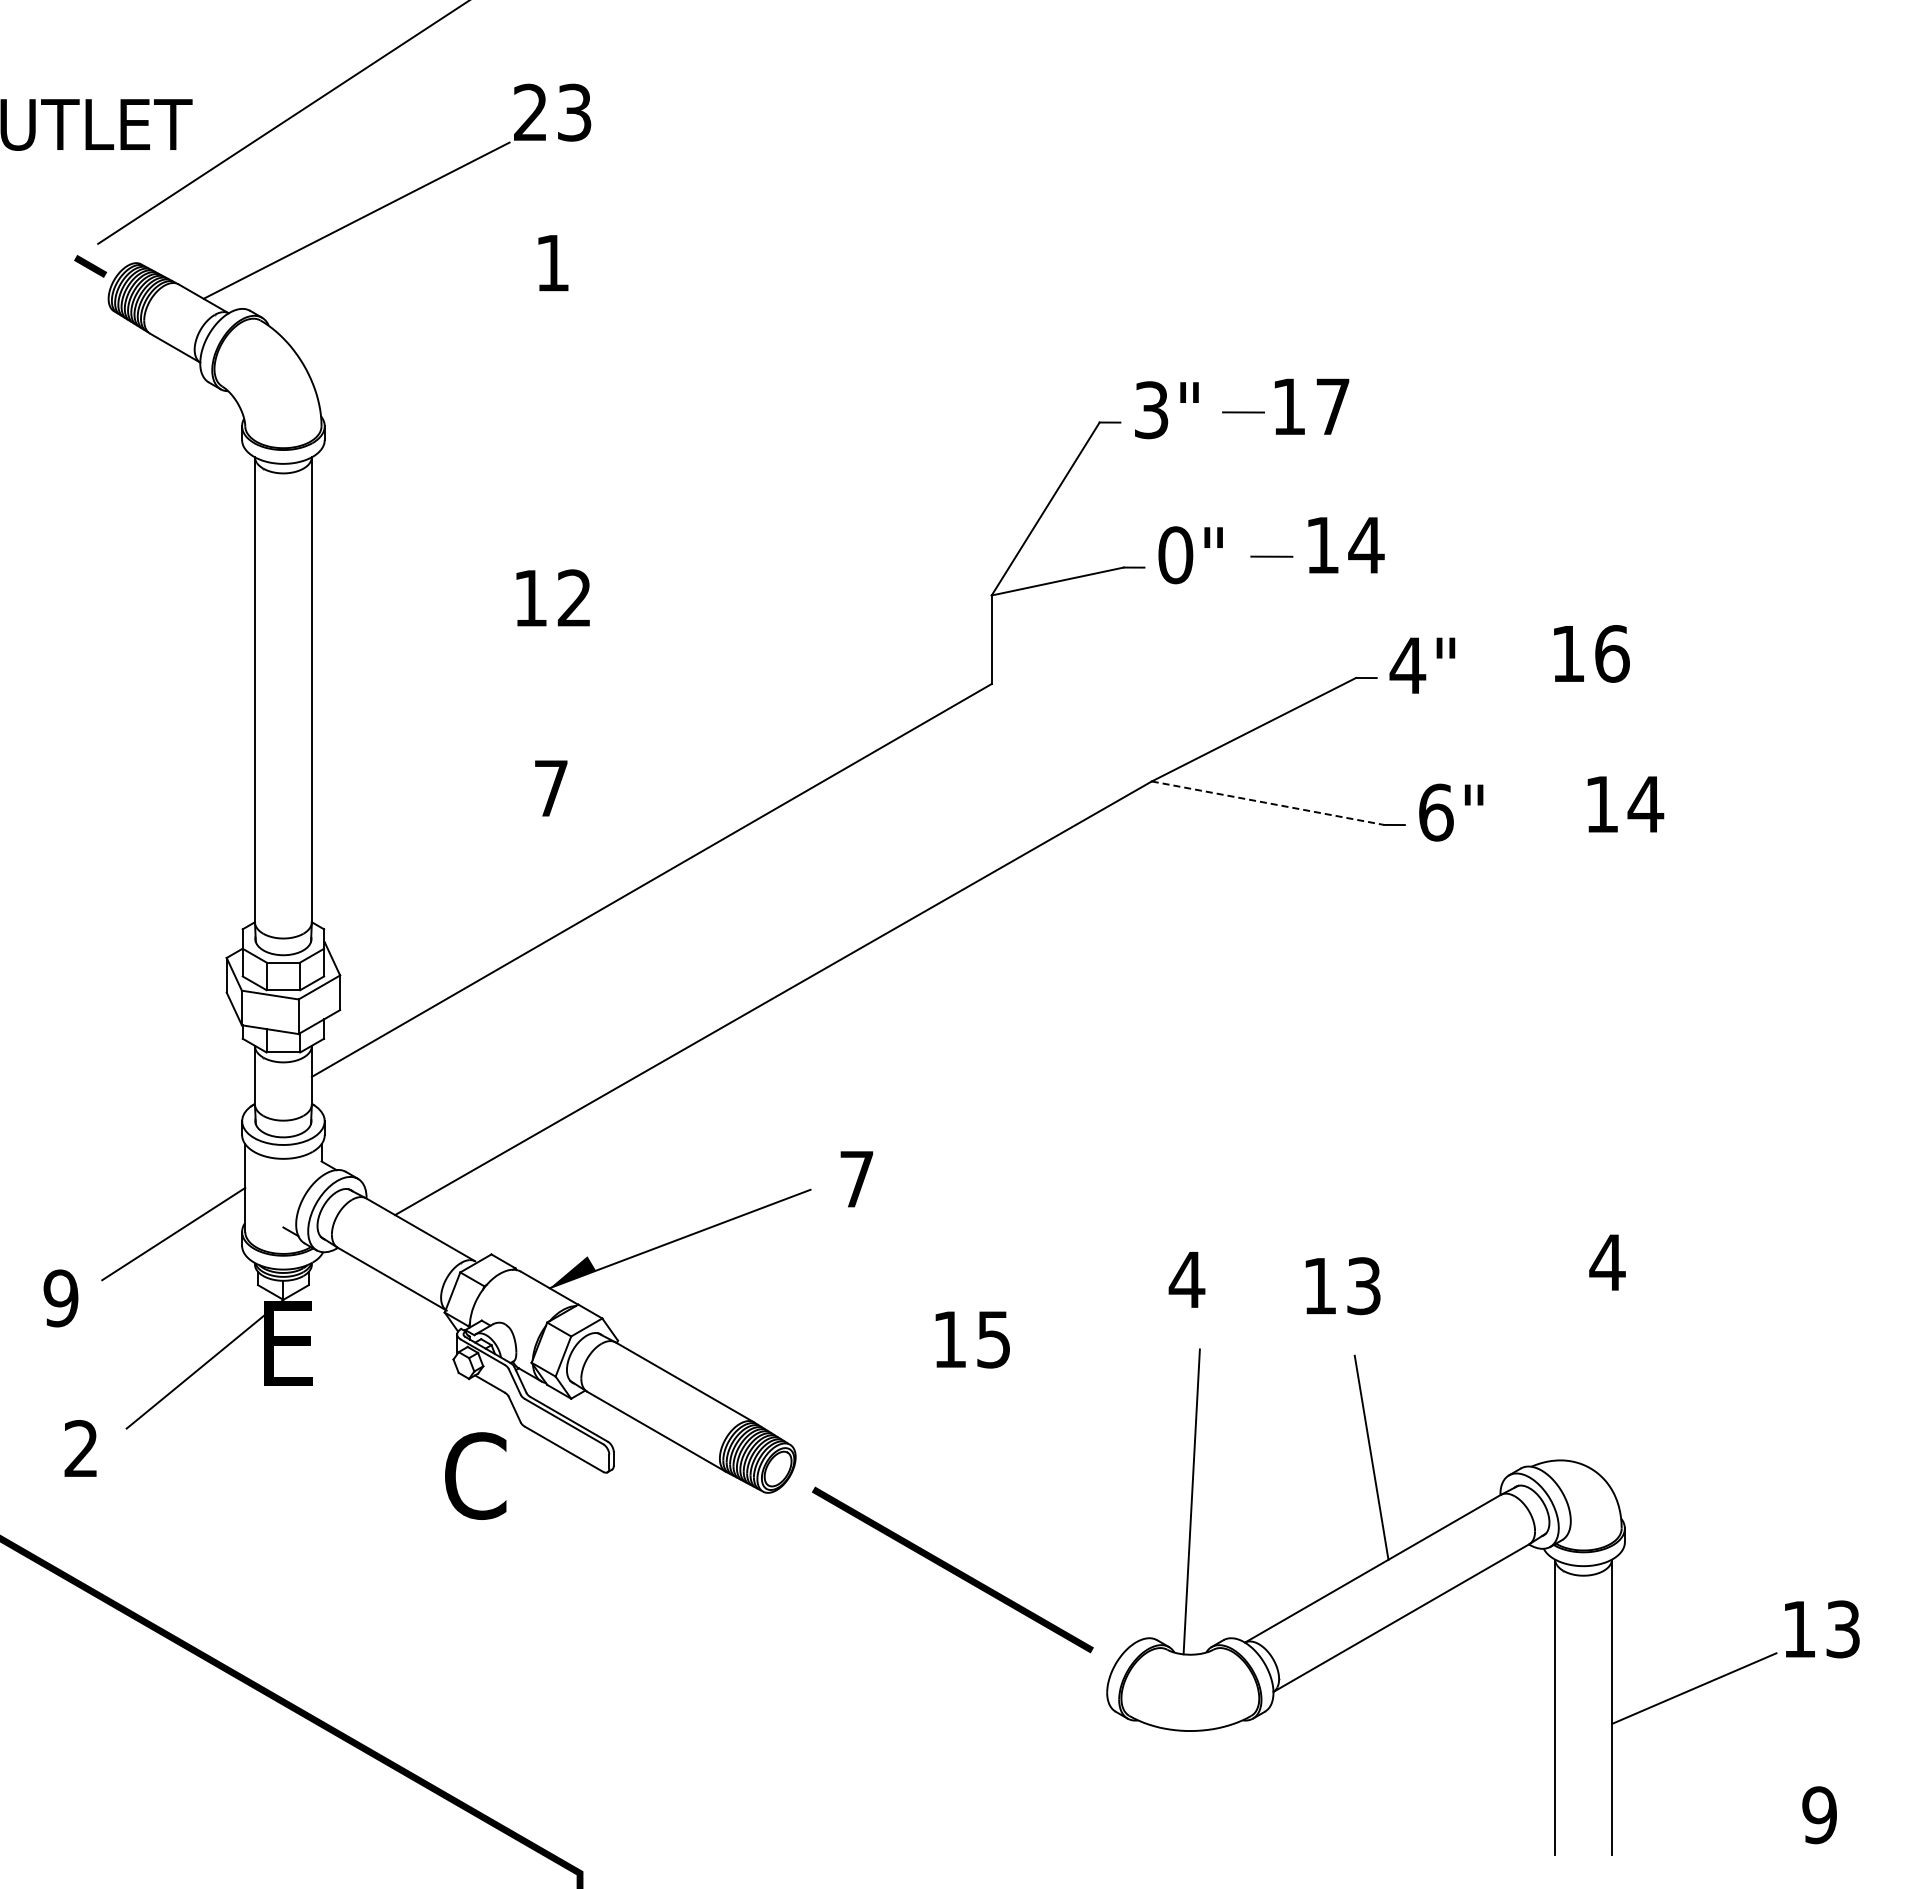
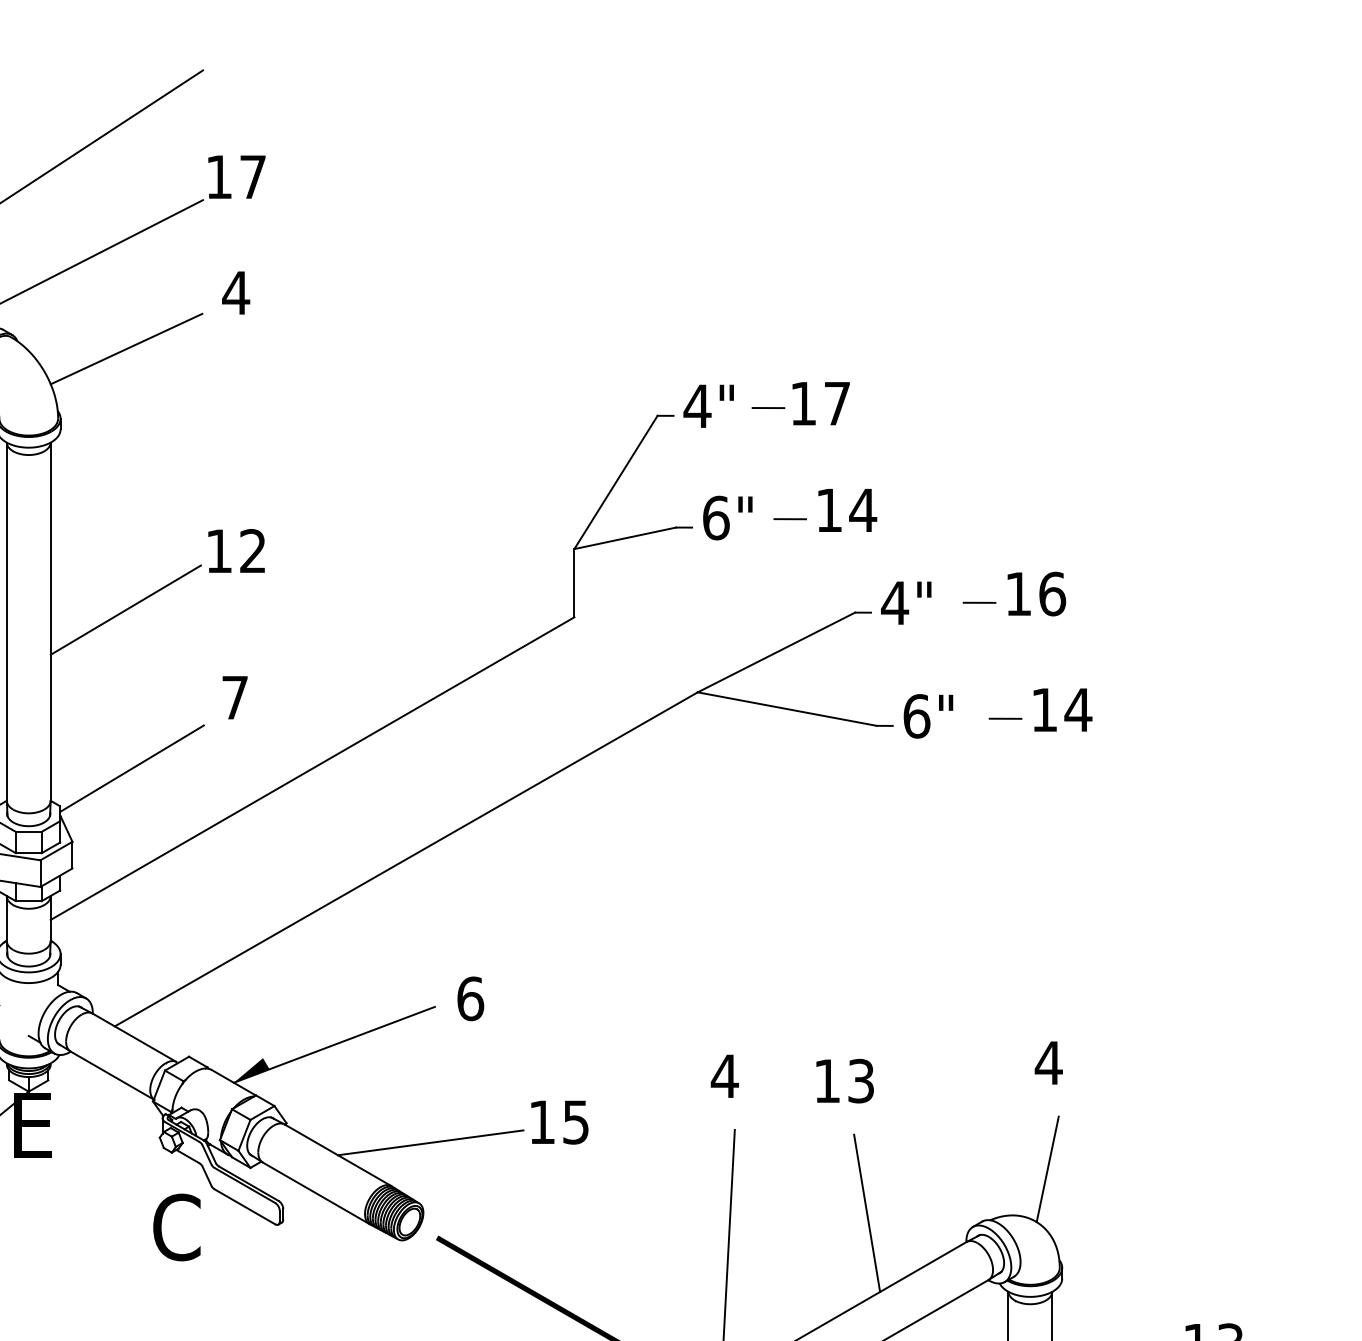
text: (552, 112) -> (236, 176), 23 -> 17
text: (552, 263) -> (236, 293), 1 -> 4
line: (410, 335) -> (126, 348), added
text: (1151, 410) -> (697, 406), 3" -> 4"
text: (1175, 555) -> (716, 518), 0" -> 6"
line: (1517, 665) -> (979, 603), added
line: (409, 674) -> (125, 609), added
line: (1268, 803) -> (787, 709), dashed -> solid
line: (1550, 815) -> (1004, 718), added
line: (417, 880) -> (132, 768), added
text: (857, 1179) -> (471, 998), 7 -> 6
line: (804, 1366) -> (430, 1143), added
line: (1605, 1400) -> (1047, 1169), added

